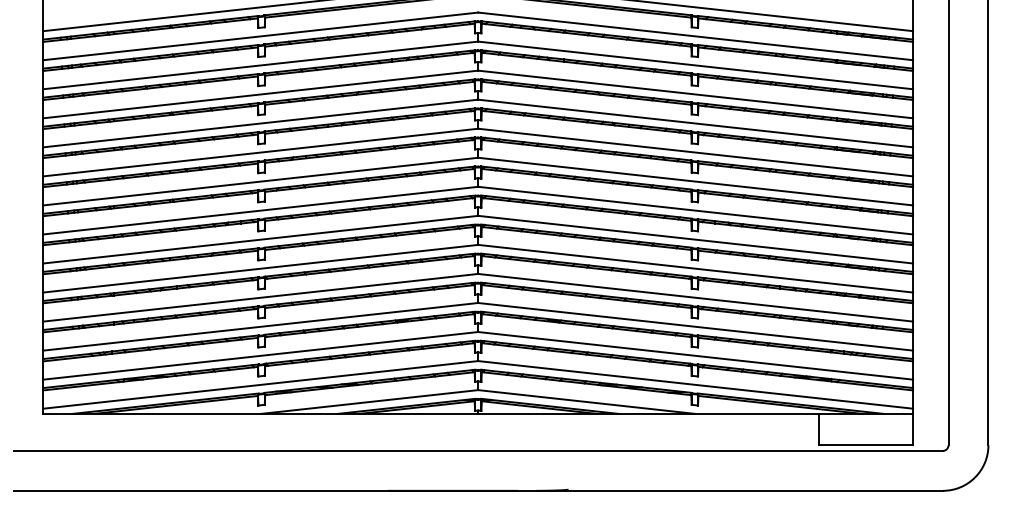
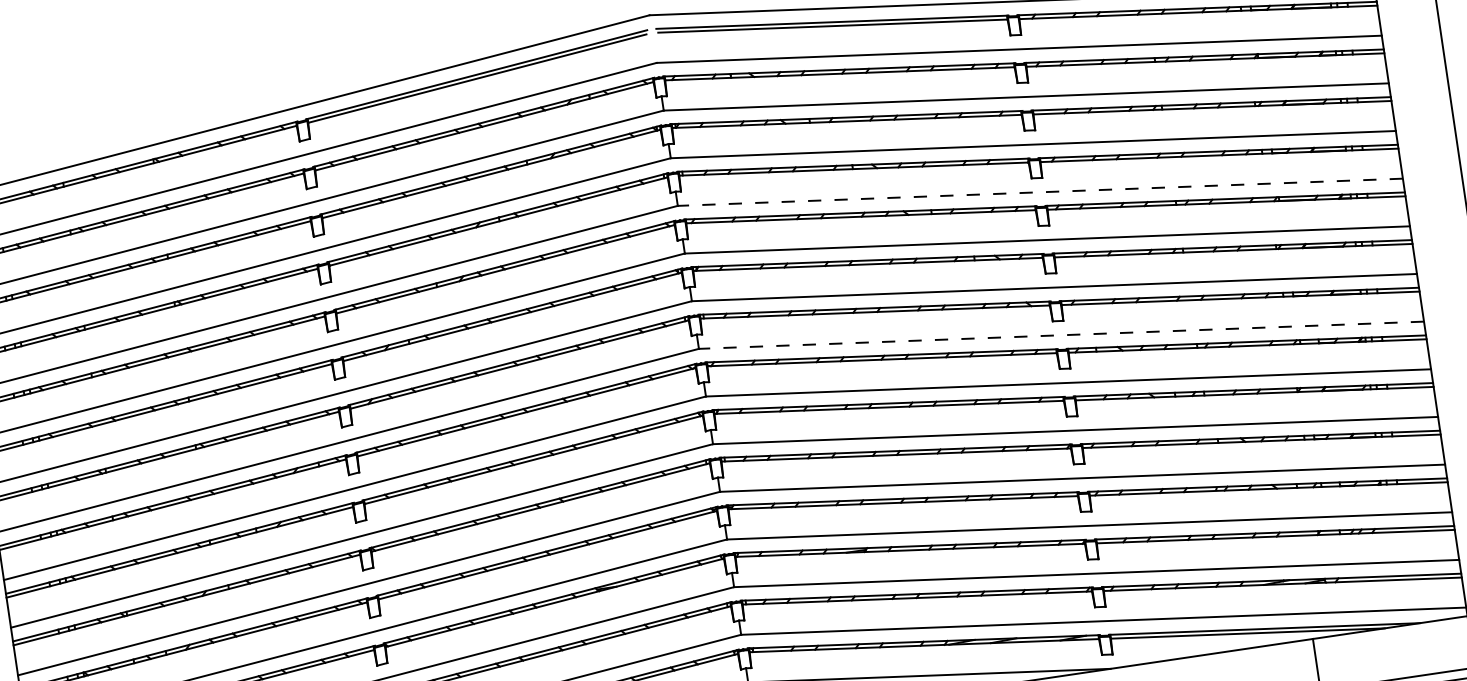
line: (695, 123) -> (1040, 192), solid -> dashed
line: (695, 210) -> (1061, 335), solid -> dashed

